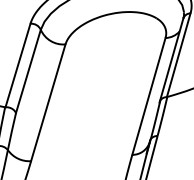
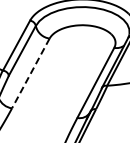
line: (47, 102) -> (30, 73), solid -> dashed

